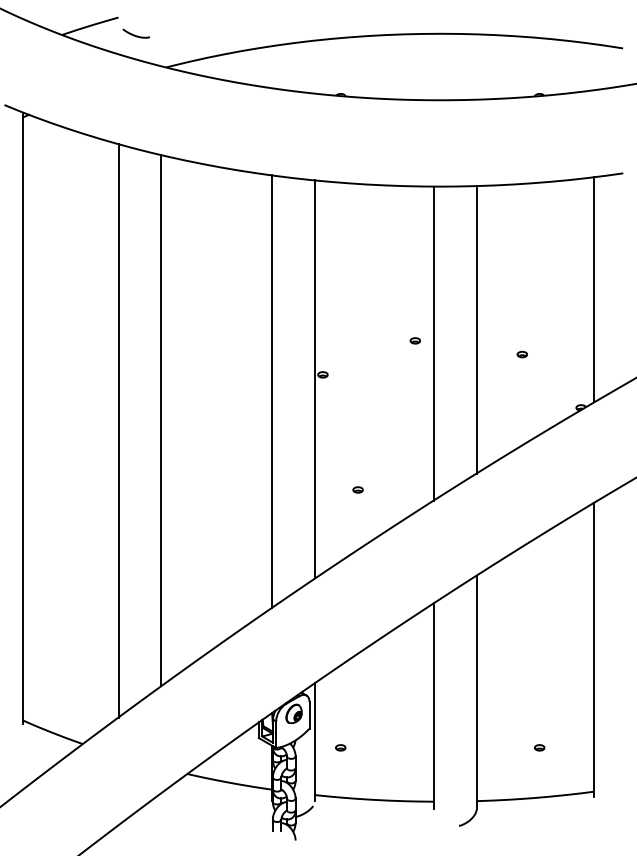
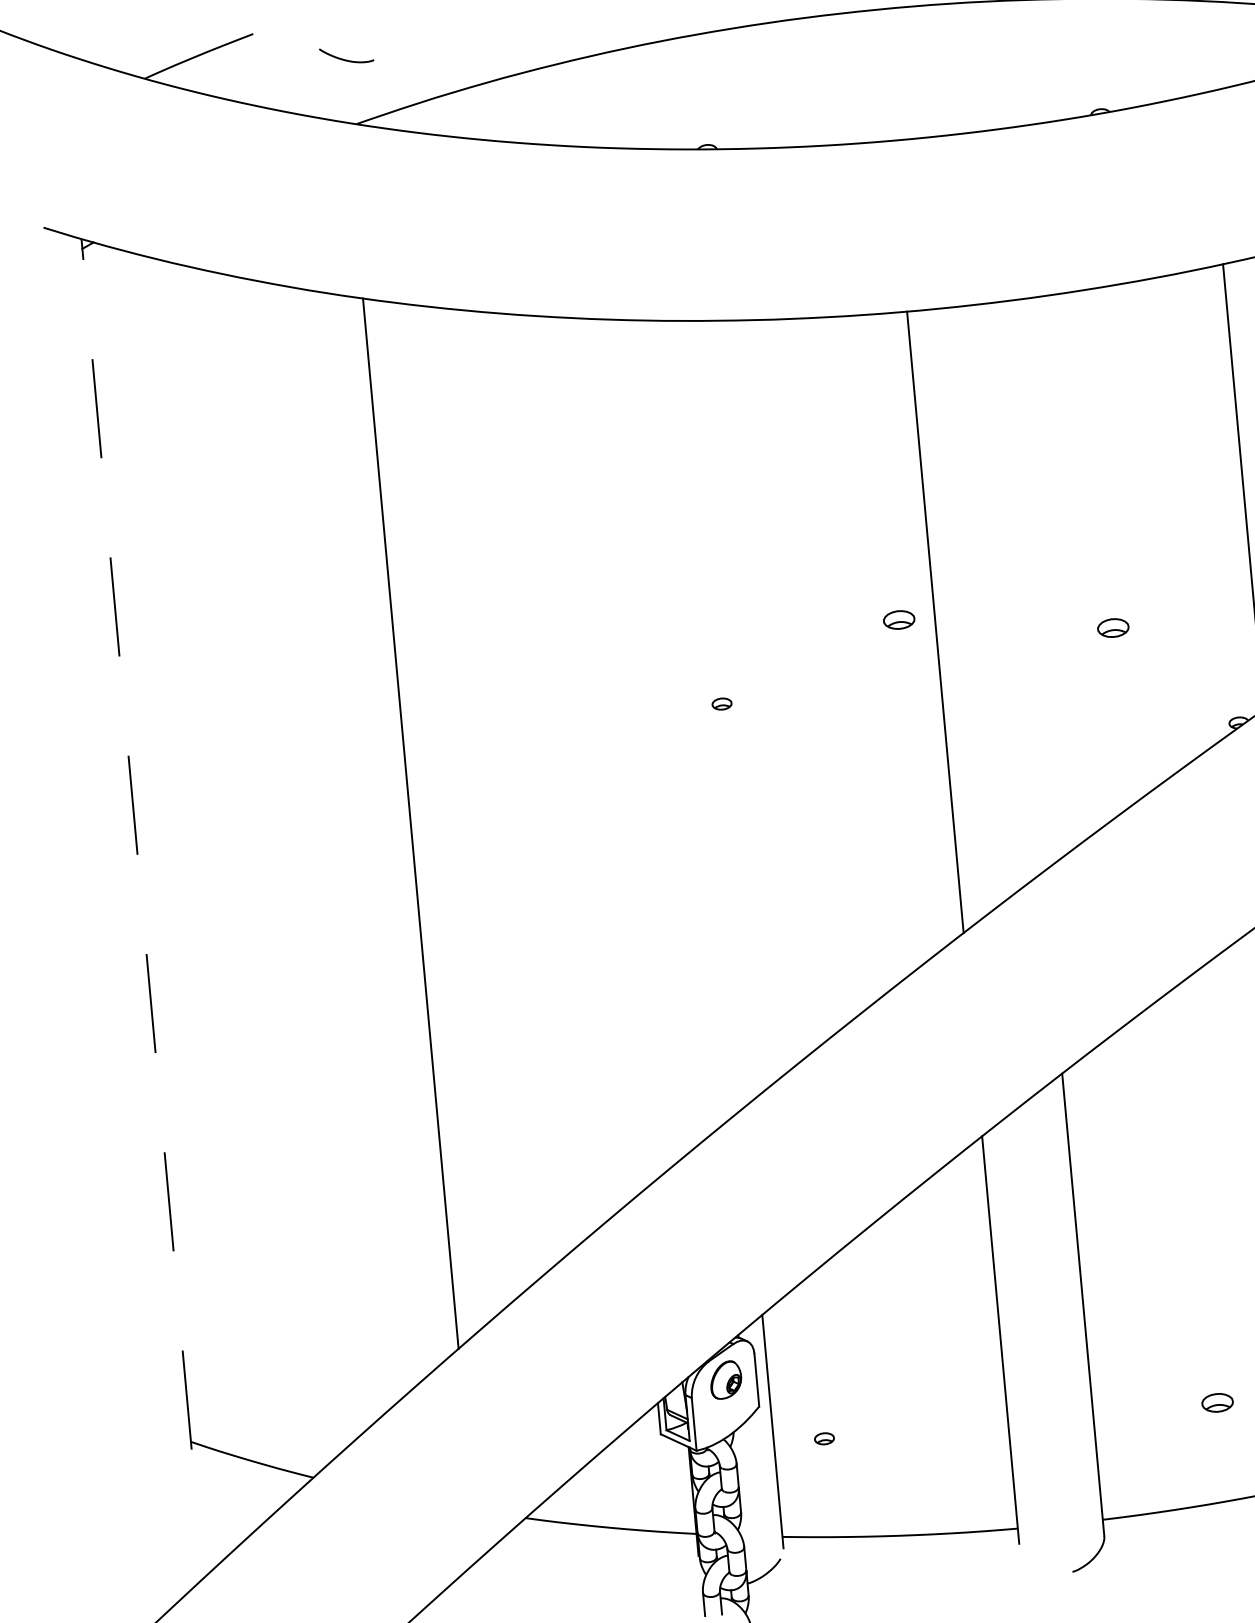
curve: (134, 34) -> (343, 57), moved
line: (476, 329) -> (1017, 586), removed
part: (414, 340) -> (896, 619), size x1.6
part: (521, 354) -> (1111, 628), size x1.6
line: (315, 379) -> (708, 714), removed
line: (272, 391) -> (625, 746), removed
line: (23, 418) -> (137, 844), solid -> dashed
line: (118, 430) -> (327, 850), removed
part: (357, 489) -> (811, 924), removed
part: (539, 747) -> (1217, 1402), size x1.6

